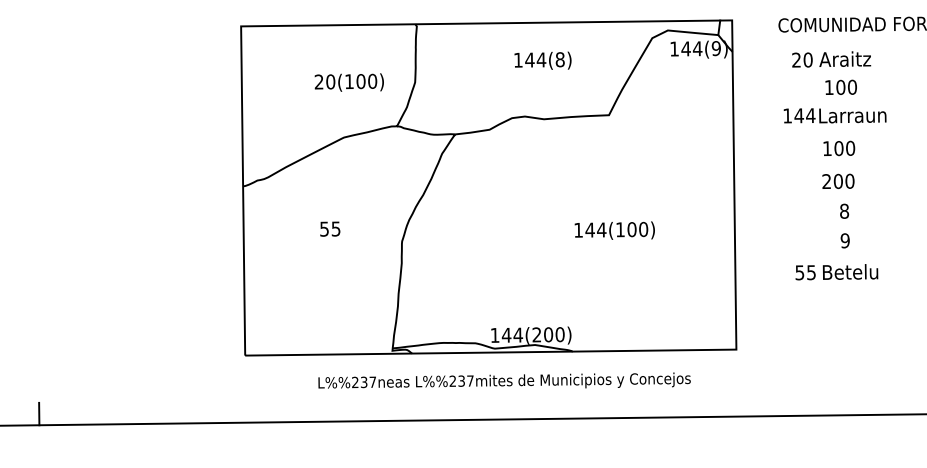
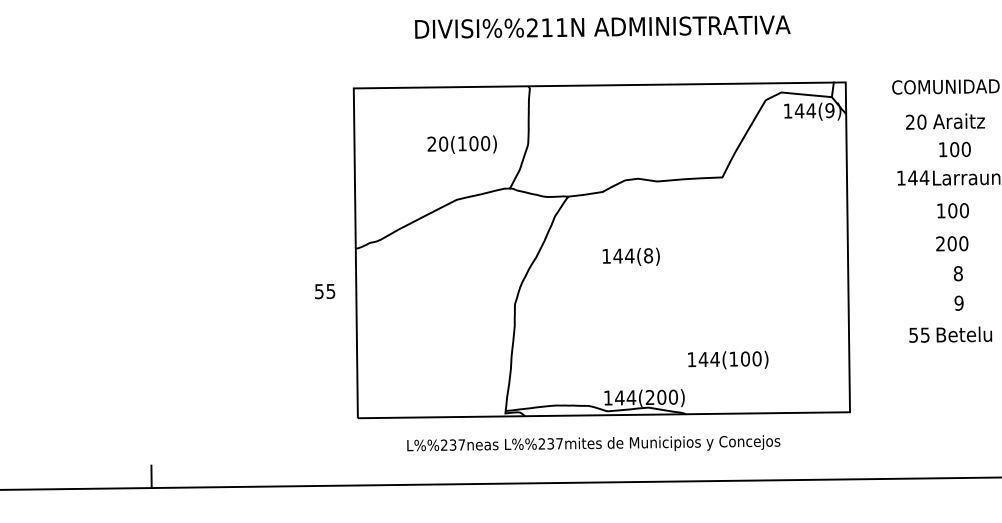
text: (542, 60) -> (630, 256), moved
text: (330, 229) -> (325, 291), moved
text: (615, 230) -> (728, 359), moved
text: (504, 380) -> (593, 443), moved

